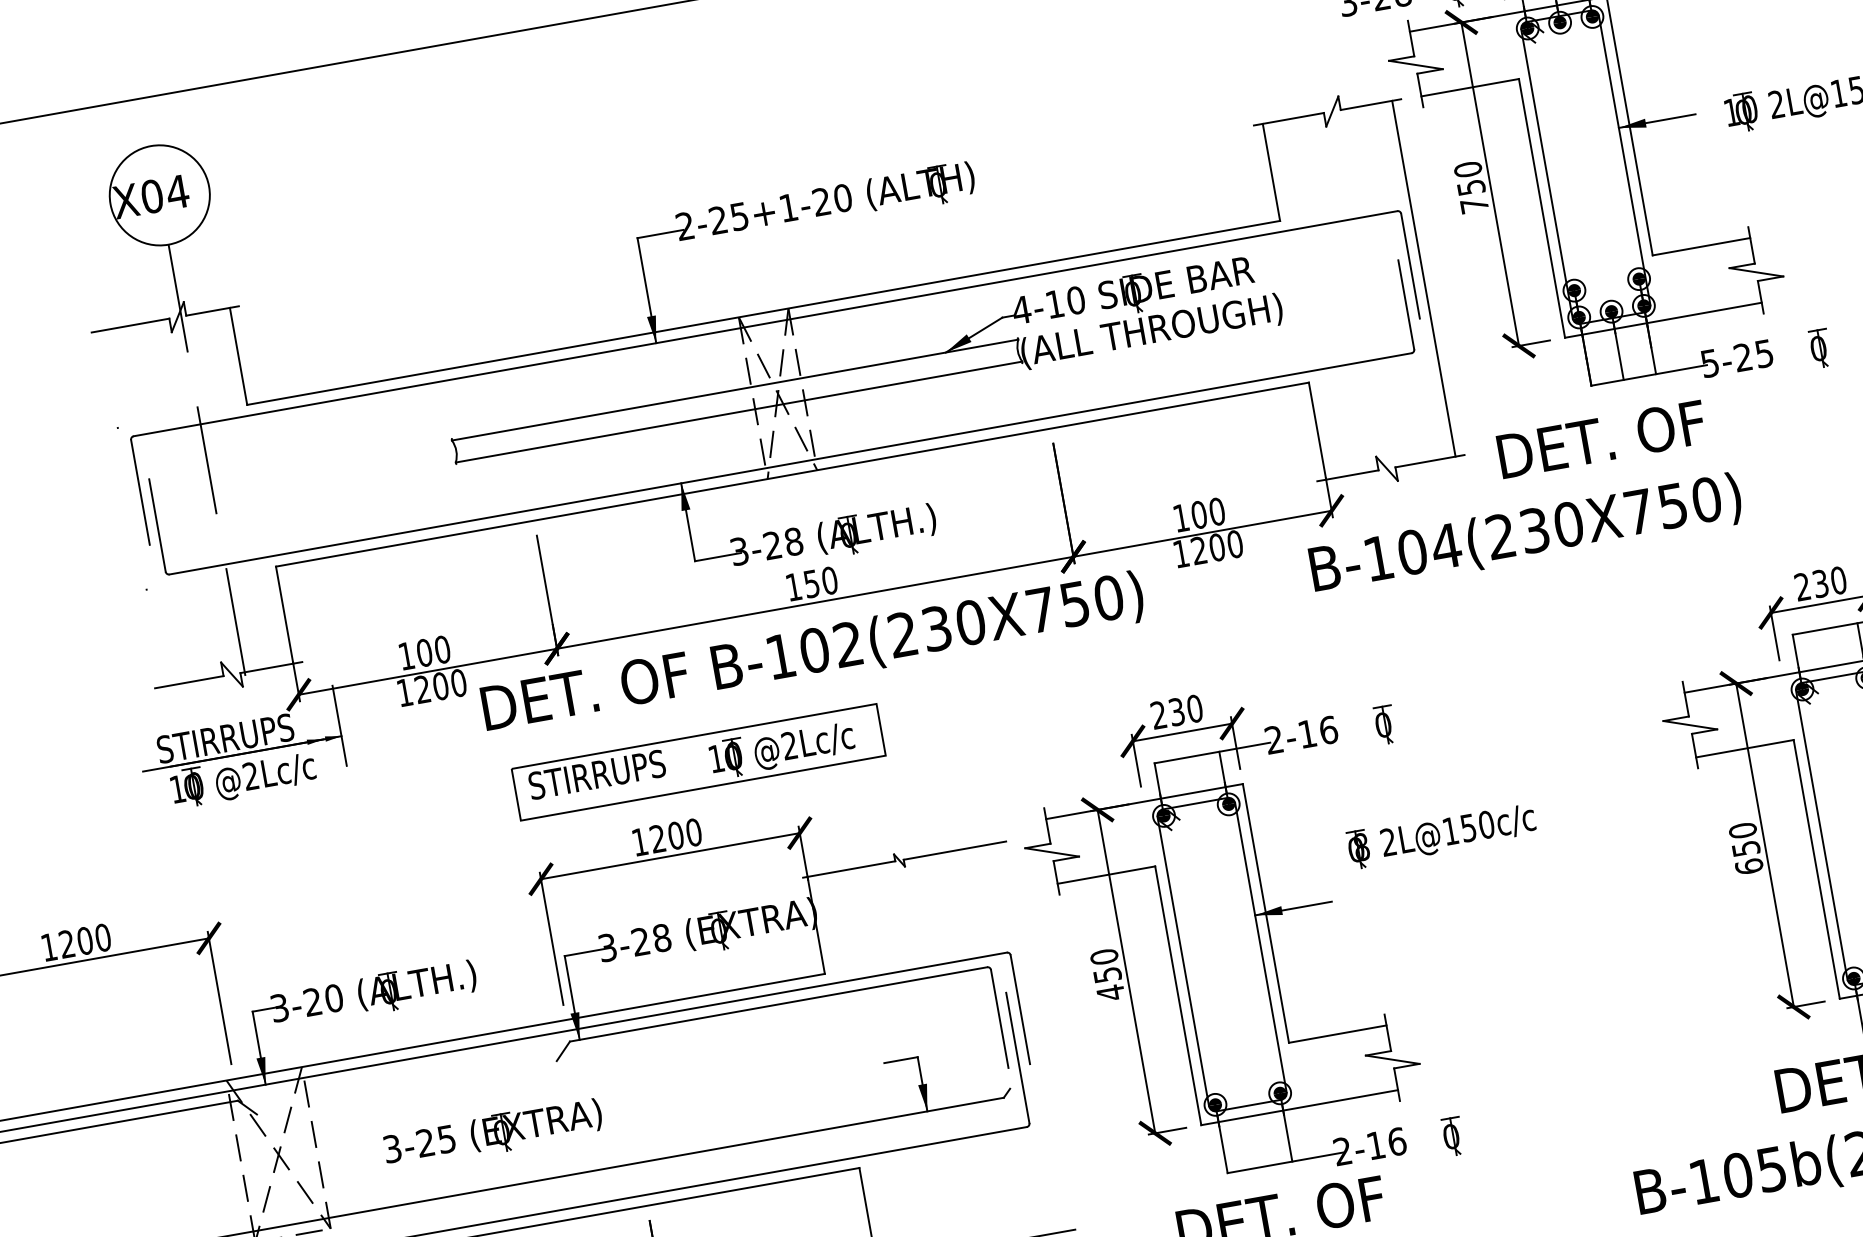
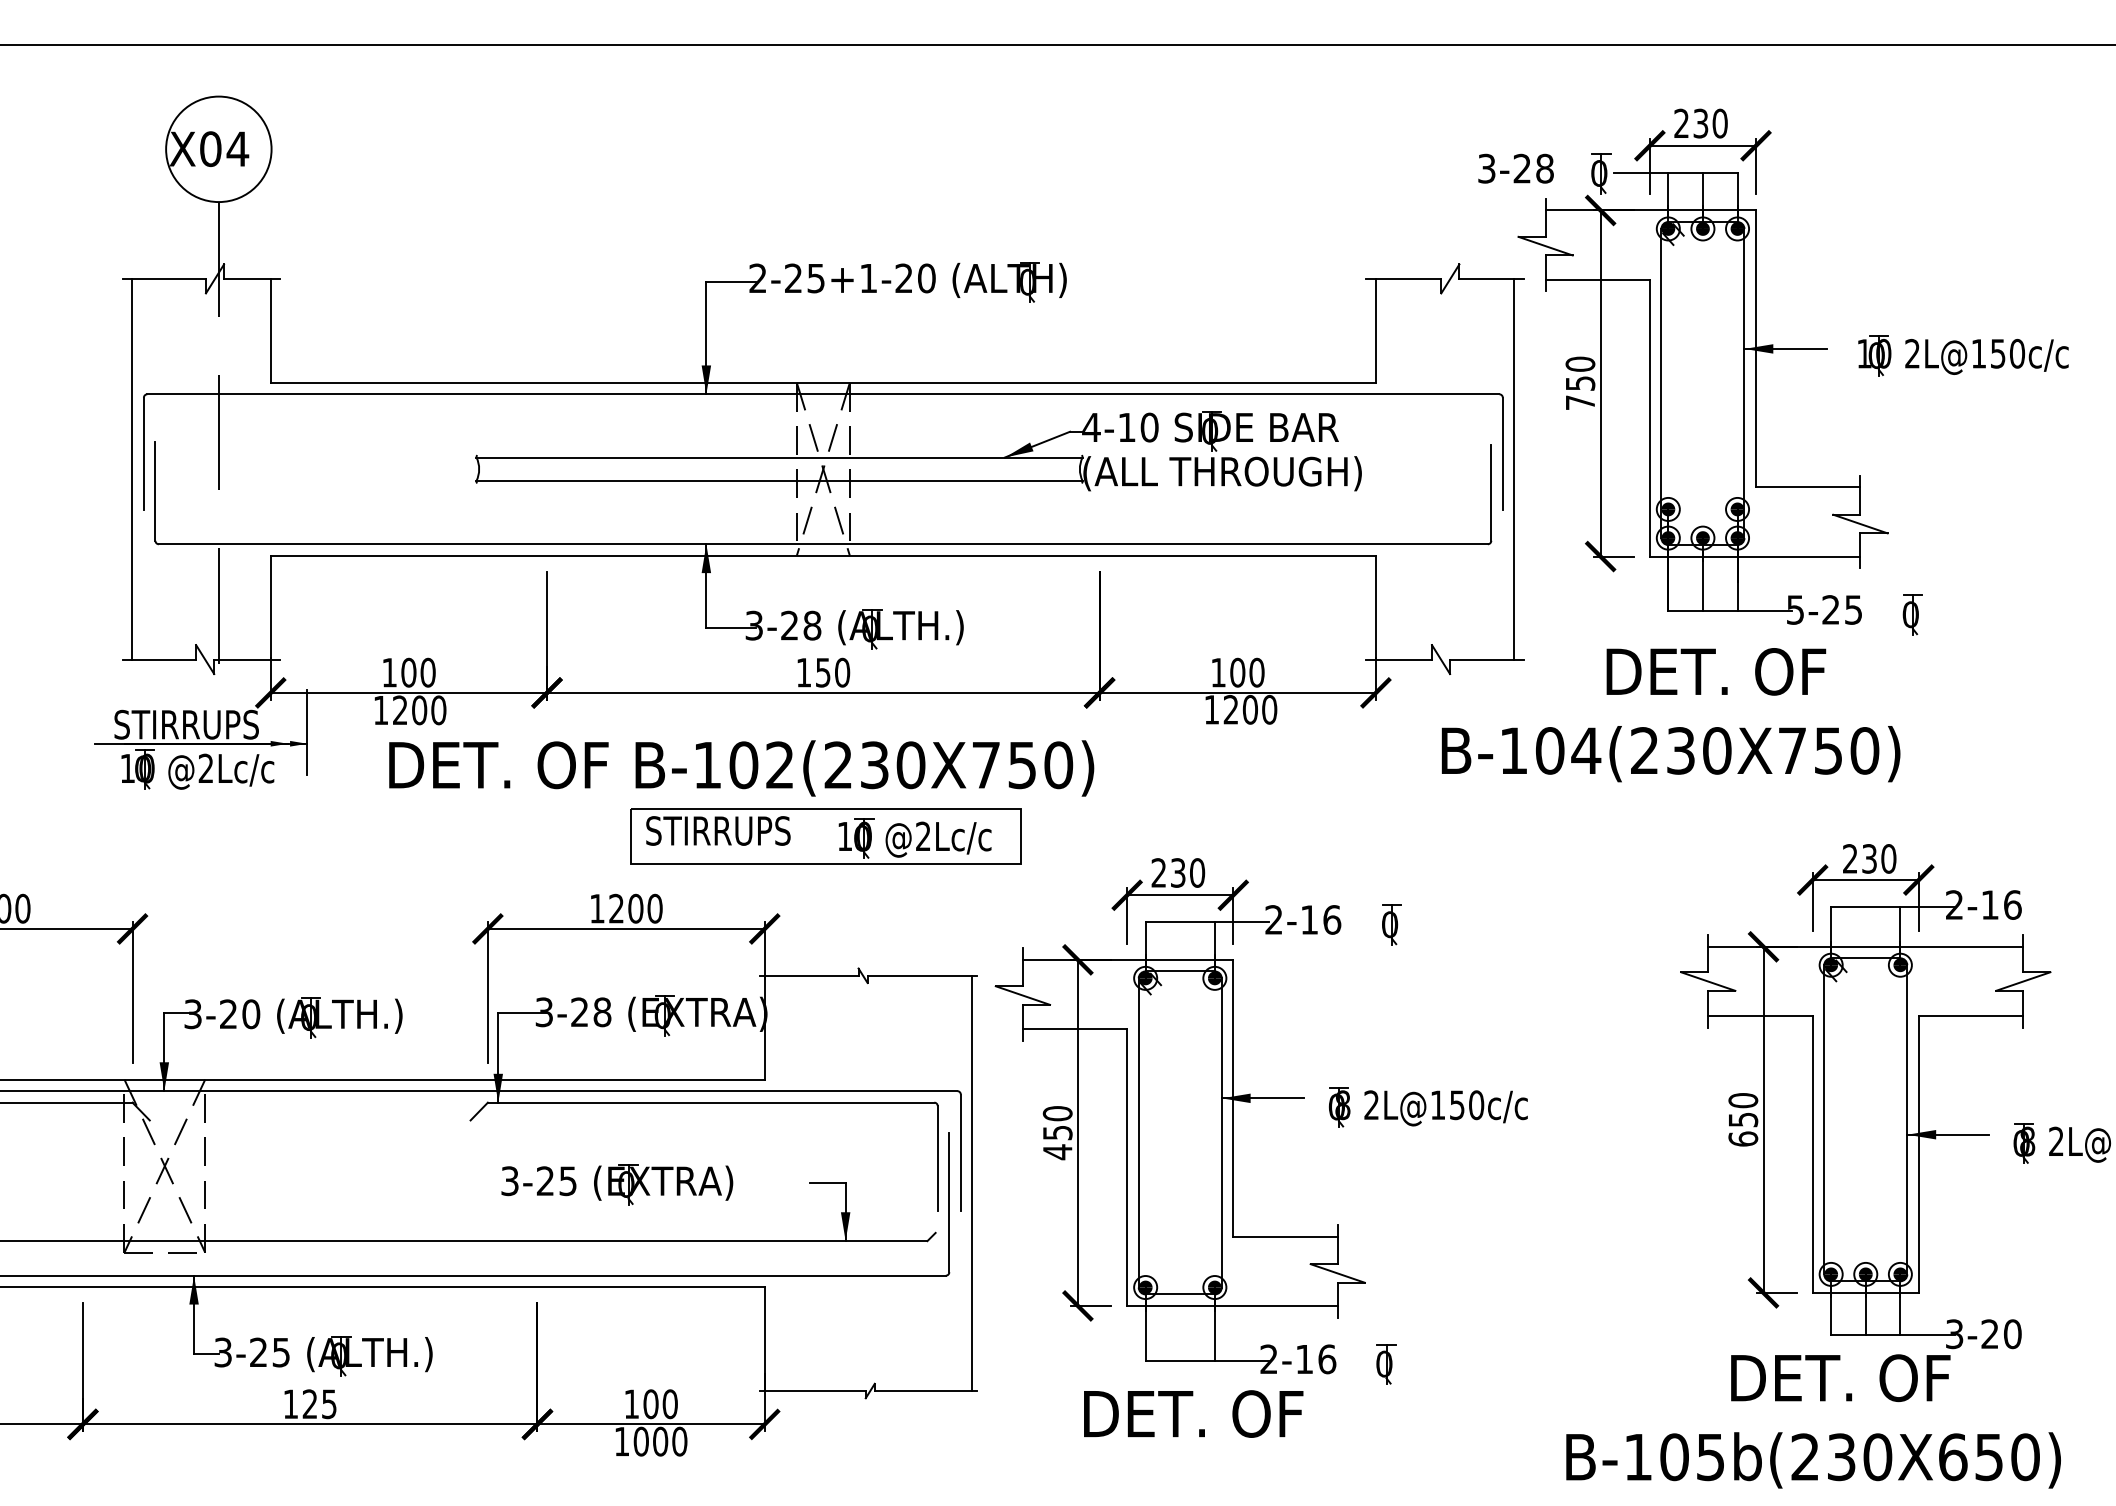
text: (1602, 439) -> (1716, 671), moved
line: (132, 508) -> (132, 468), added
text: (1525, 535) -> (1670, 754), moved
text: (812, 653) -> (741, 768), moved
part: (698, 762) -> (825, 836), moved
part: (1442, 834) -> (1428, 1107), moved
line: (1036, 1036) -> (972, 1183), added
part: (493, 1134) -> (617, 1184), moved

